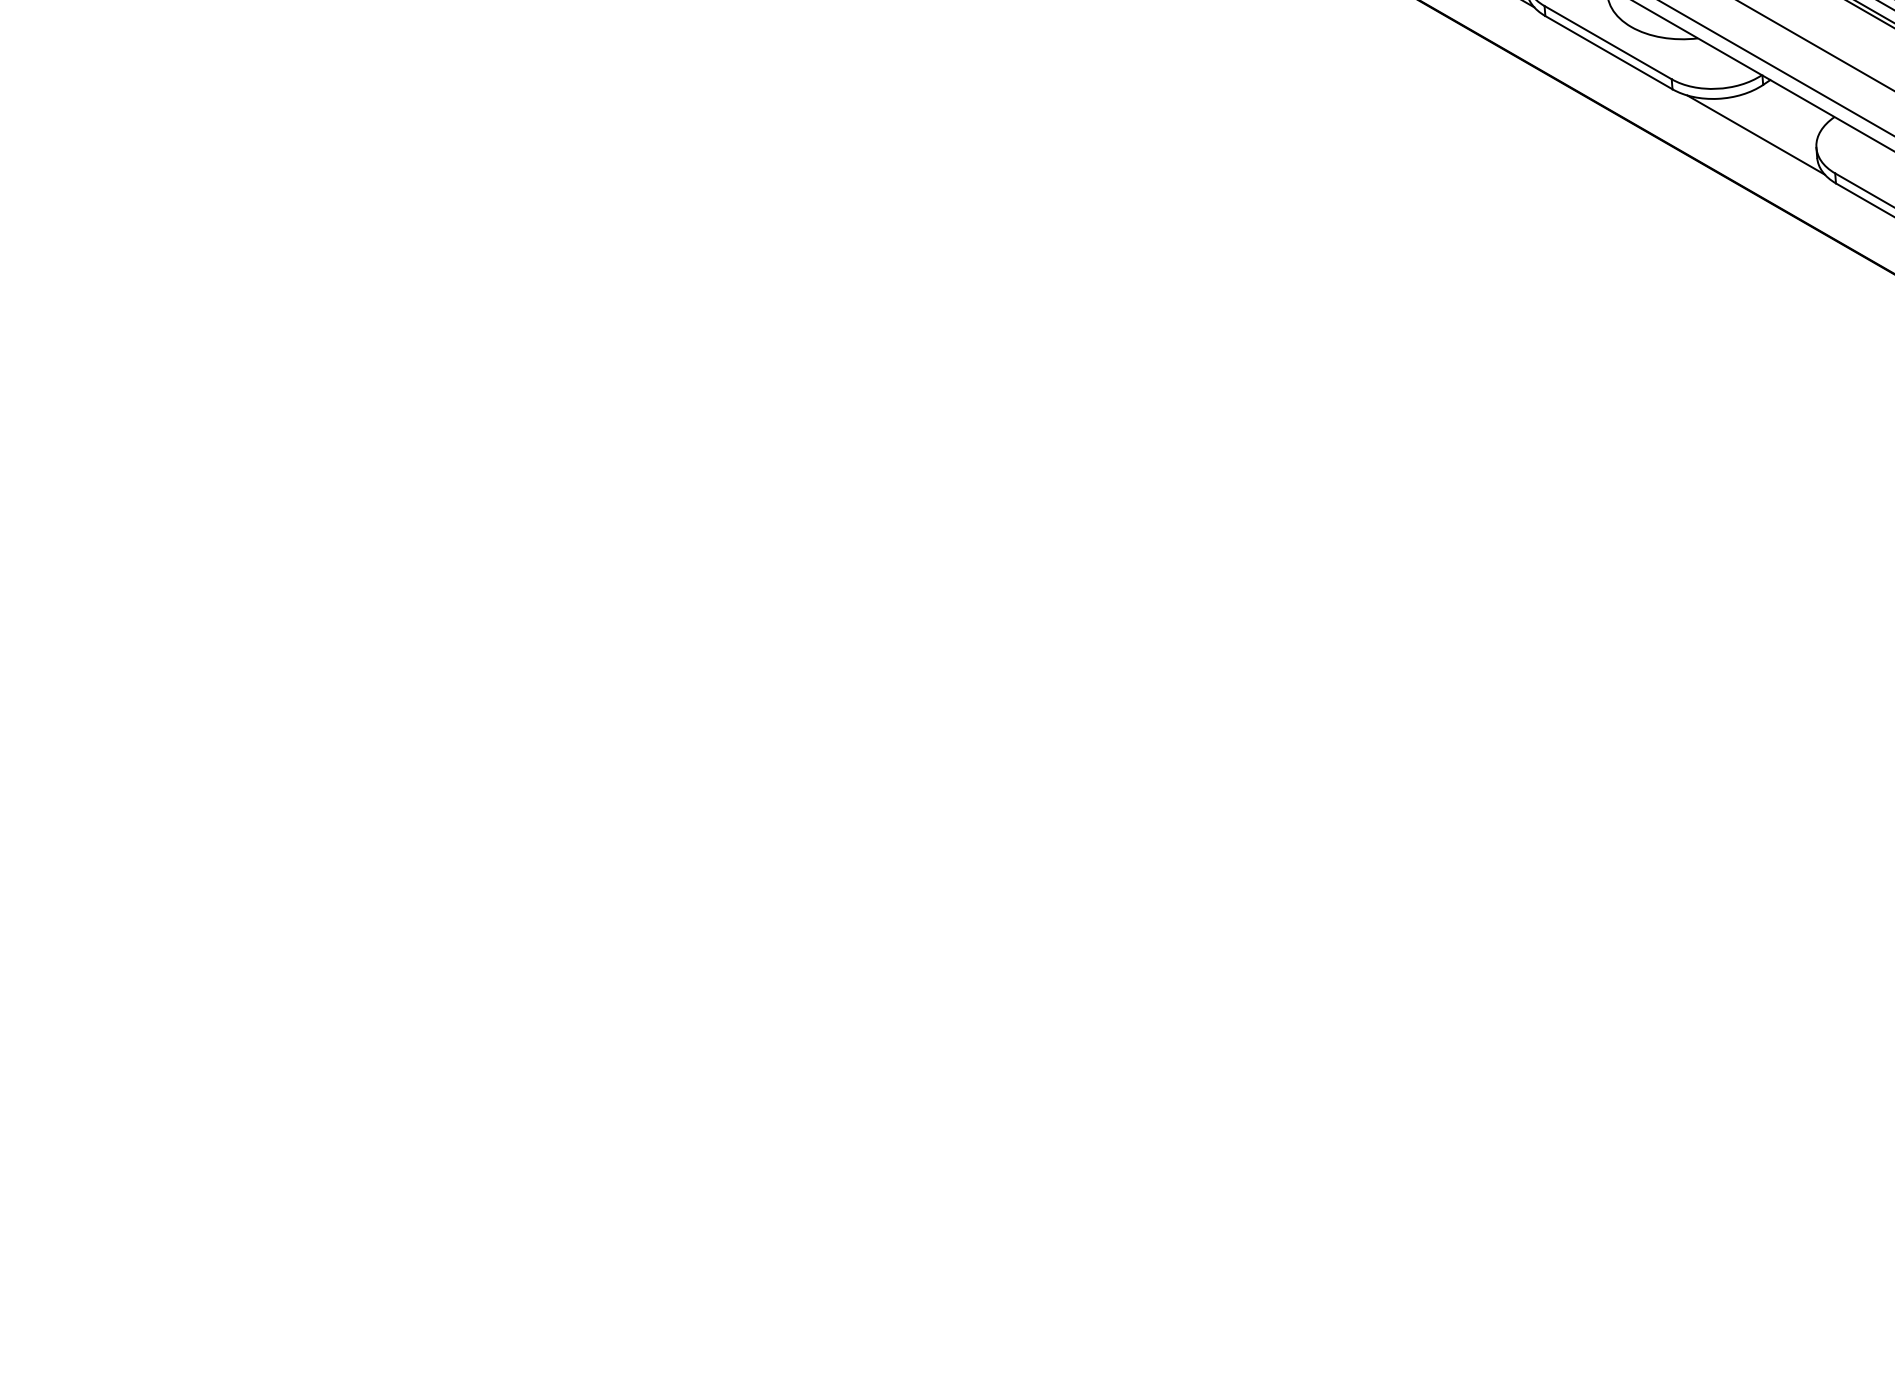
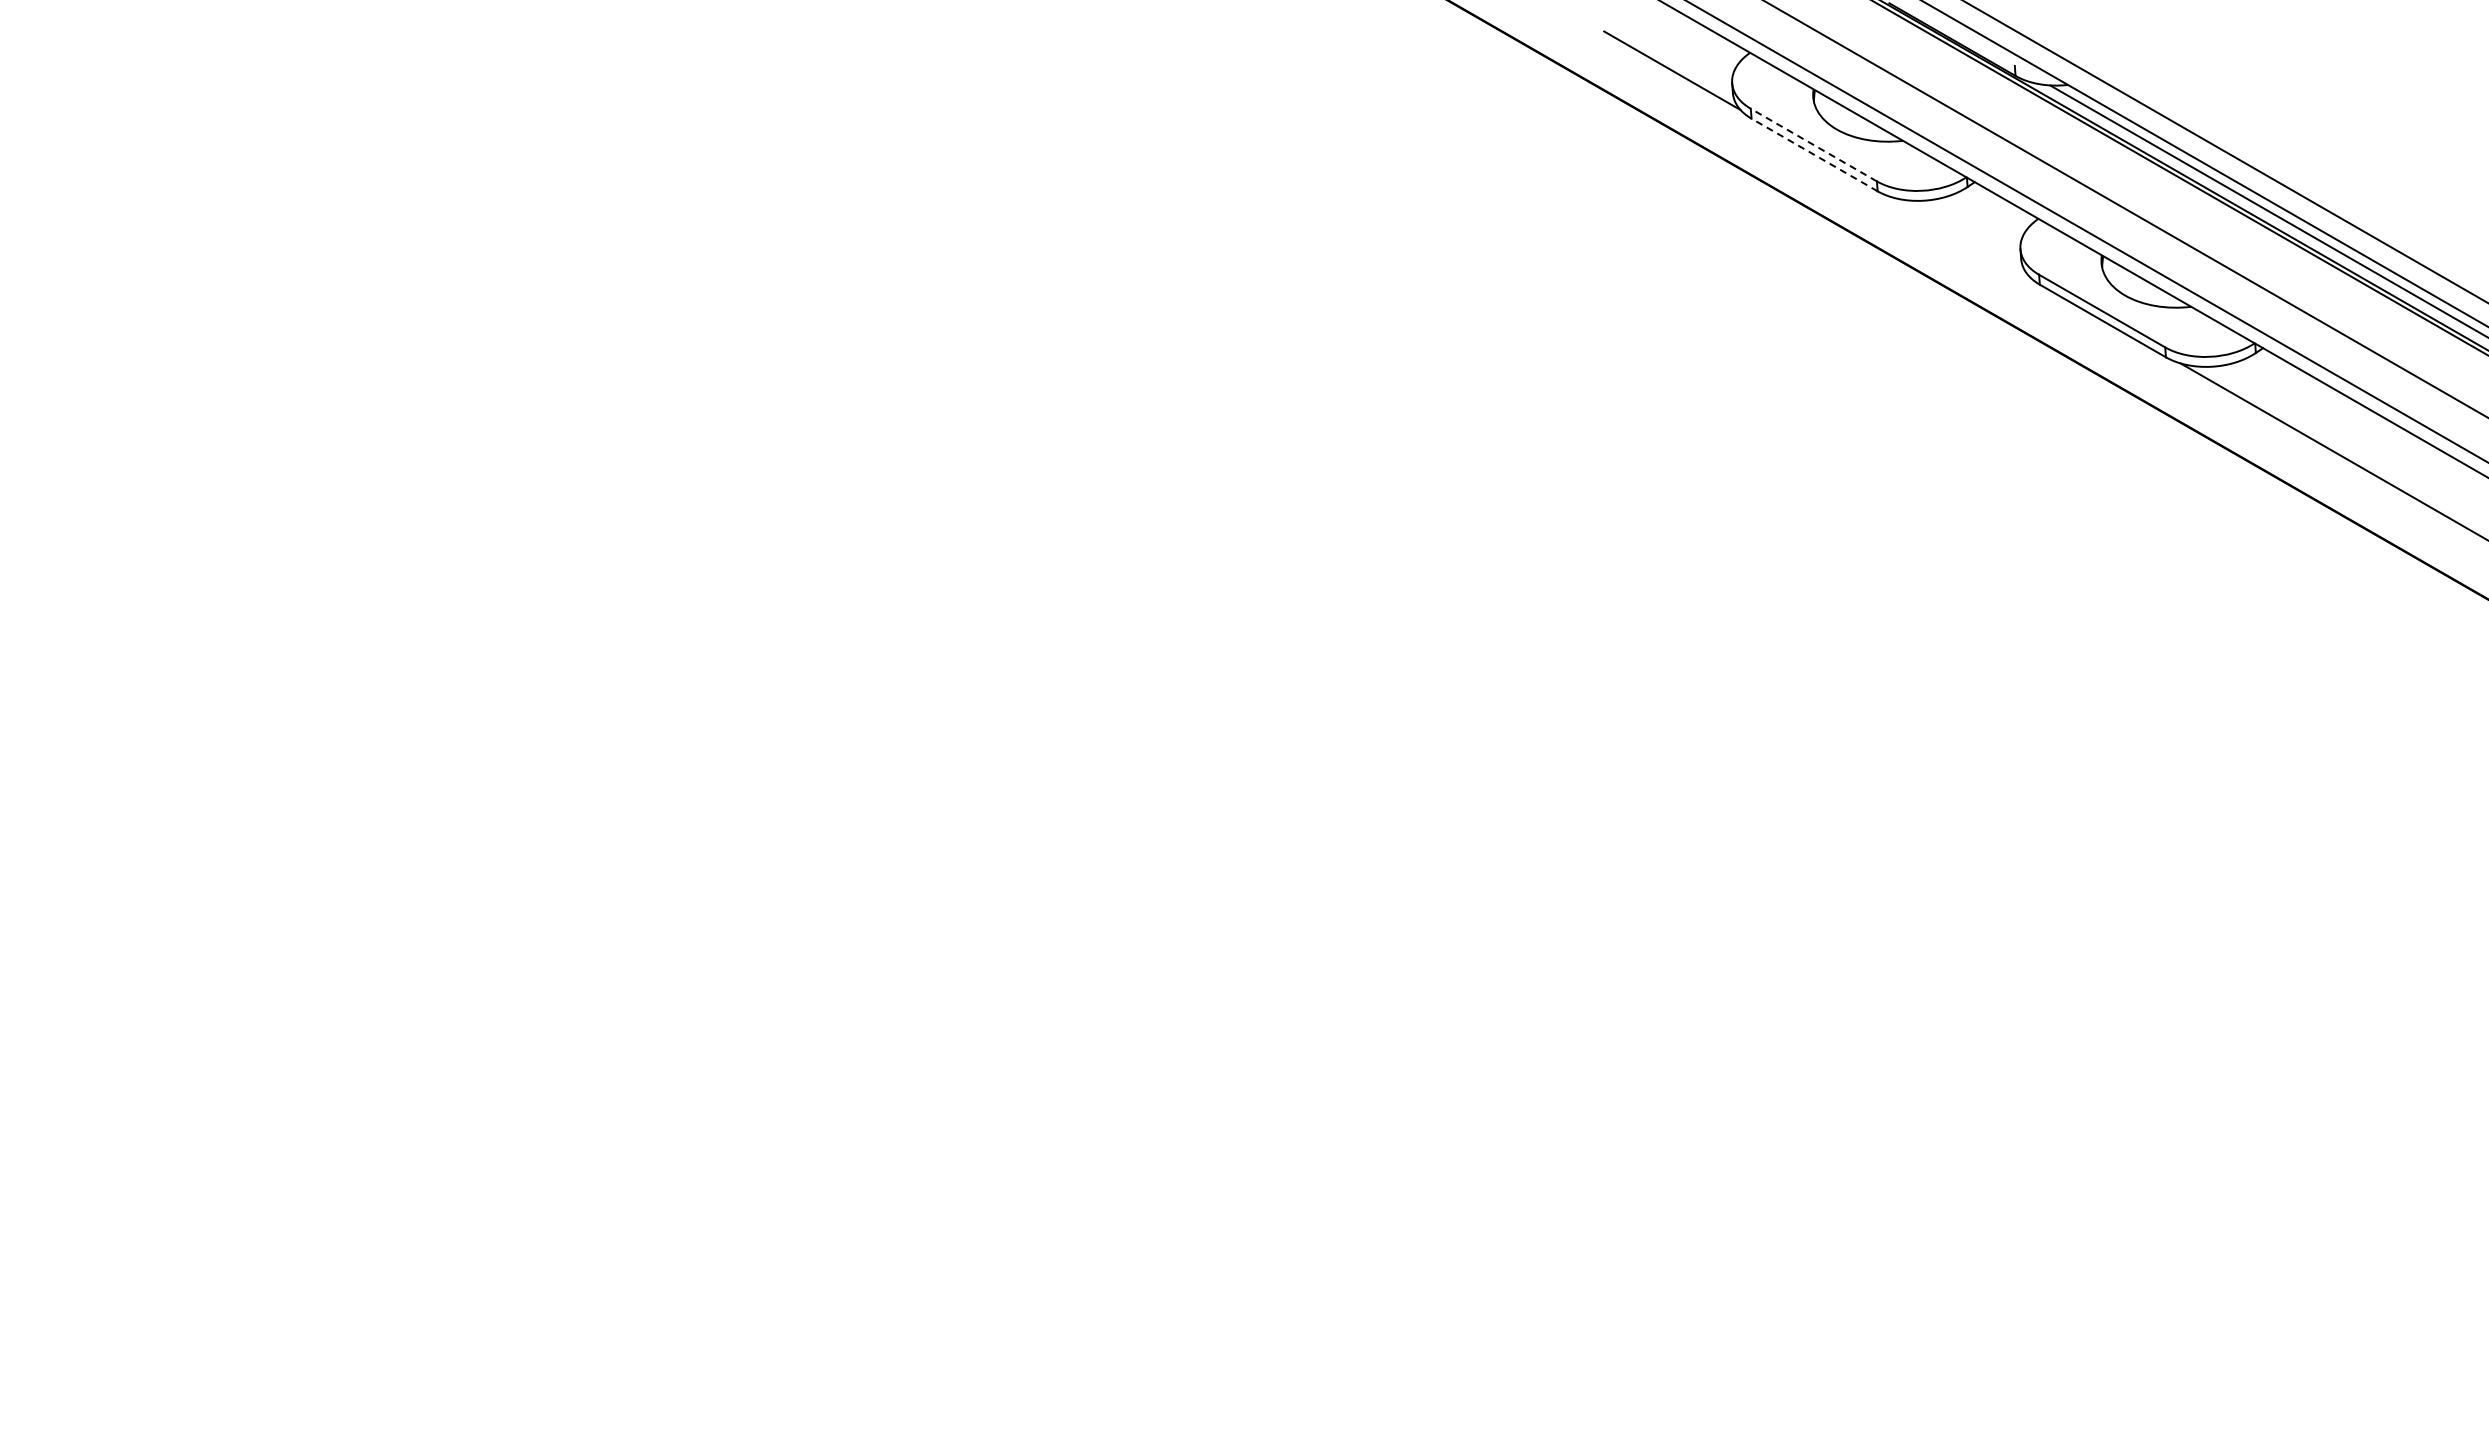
line: (1607, 43) -> (1813, 145), solid -> dashed
line: (1608, 53) -> (1814, 155), solid -> dashed
line: (1755, 134) -> (1960, 236), removed

